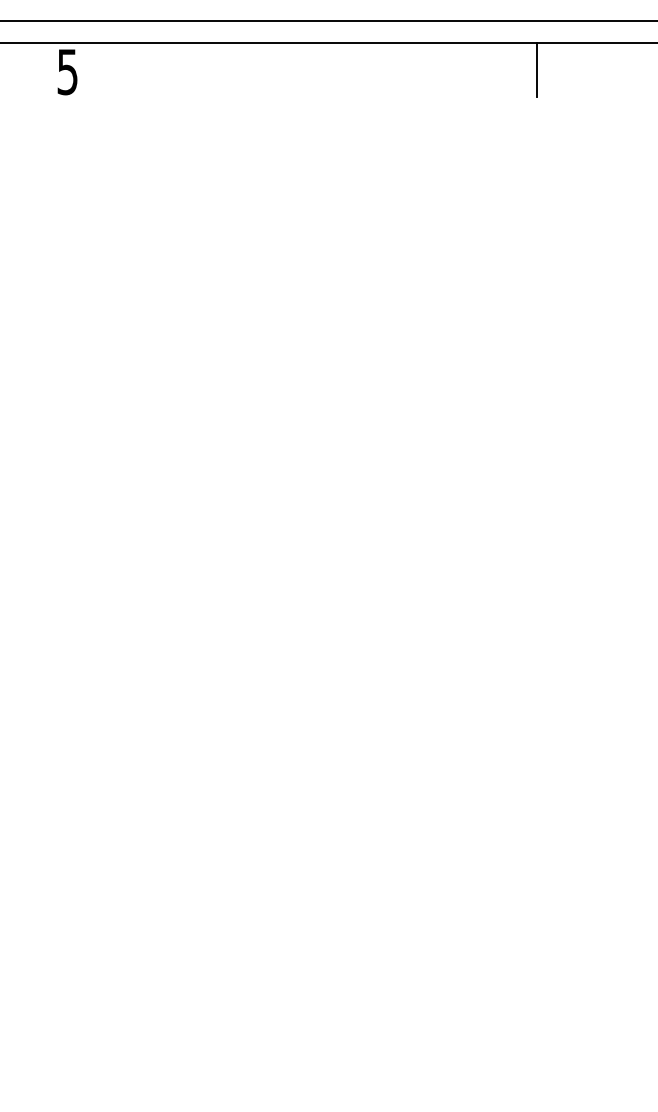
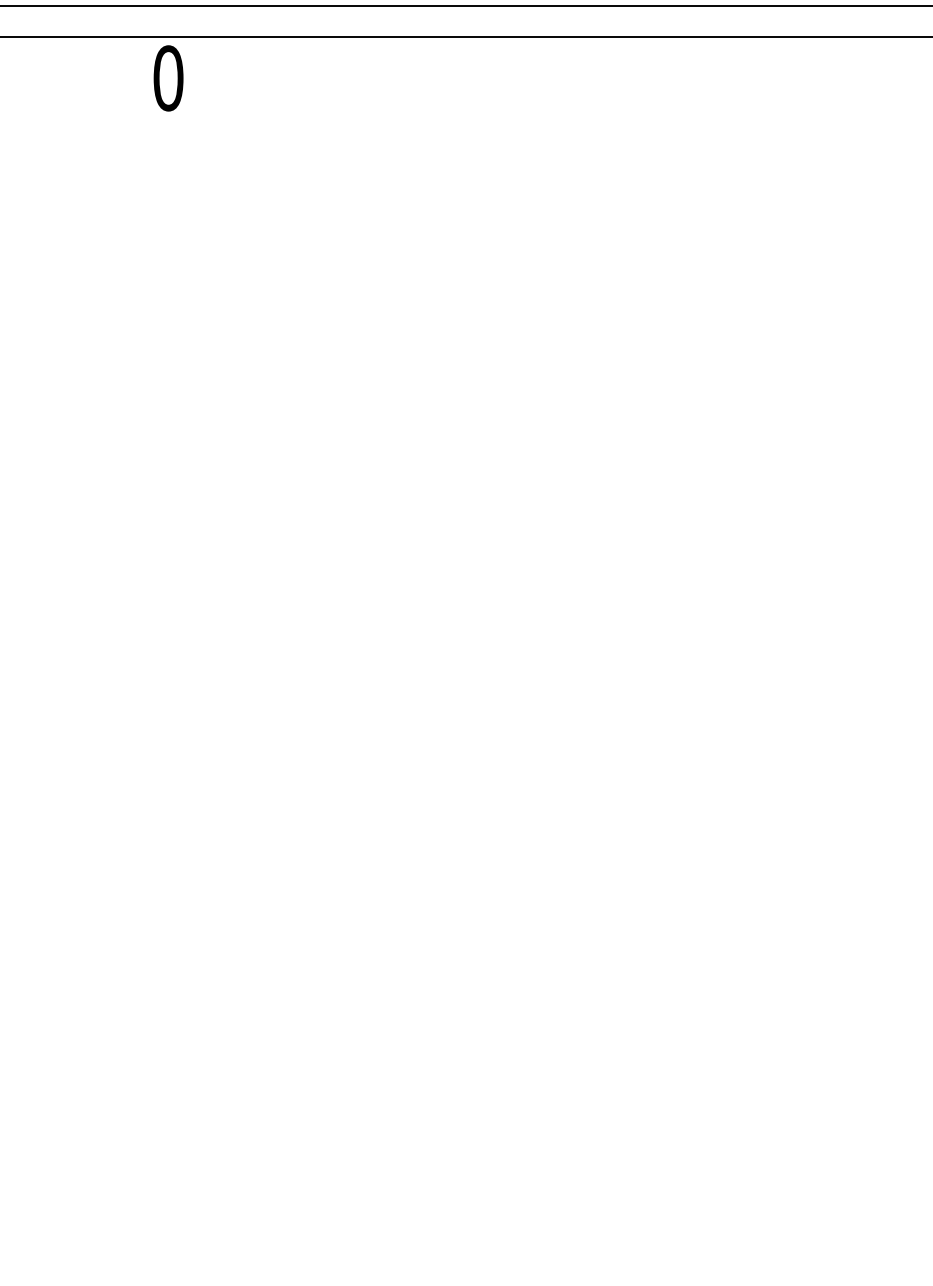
line: (537, 69) -> (836, 74), removed
text: (67, 71) -> (168, 77), 5 -> 0

